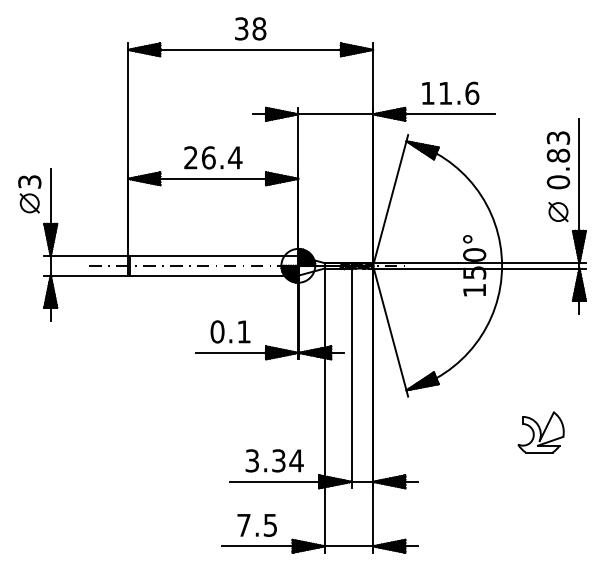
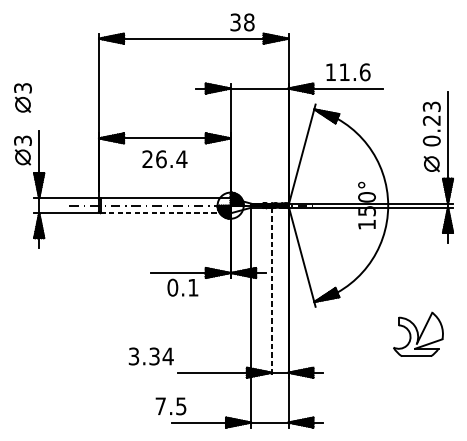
text: (250, 28) -> (242, 22), moved
part: (29, 126) -> (22, 97), added
text: (558, 155) -> (431, 120), 0.83 -> 0.23
text: (213, 157) -> (165, 159), moved
line: (214, 275) -> (165, 213), solid -> dashed
text: (230, 331) -> (182, 287), moved
line: (351, 378) -> (271, 292), solid -> dashed
part: (540, 432) -> (417, 334), size x1.4
text: (274, 460) -> (151, 356), moved
text: (256, 525) -> (170, 406), moved

